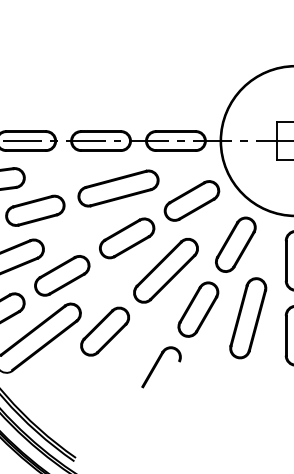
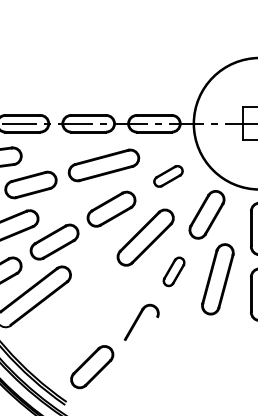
part: (191, 201) -> (168, 176), size x0.6
part: (197, 309) -> (173, 271), size x0.6
part: (105, 332) -> (92, 367), moved

